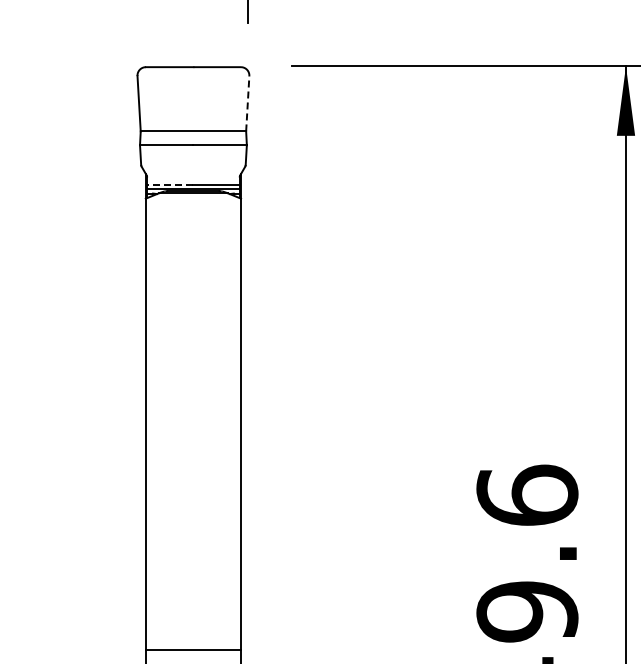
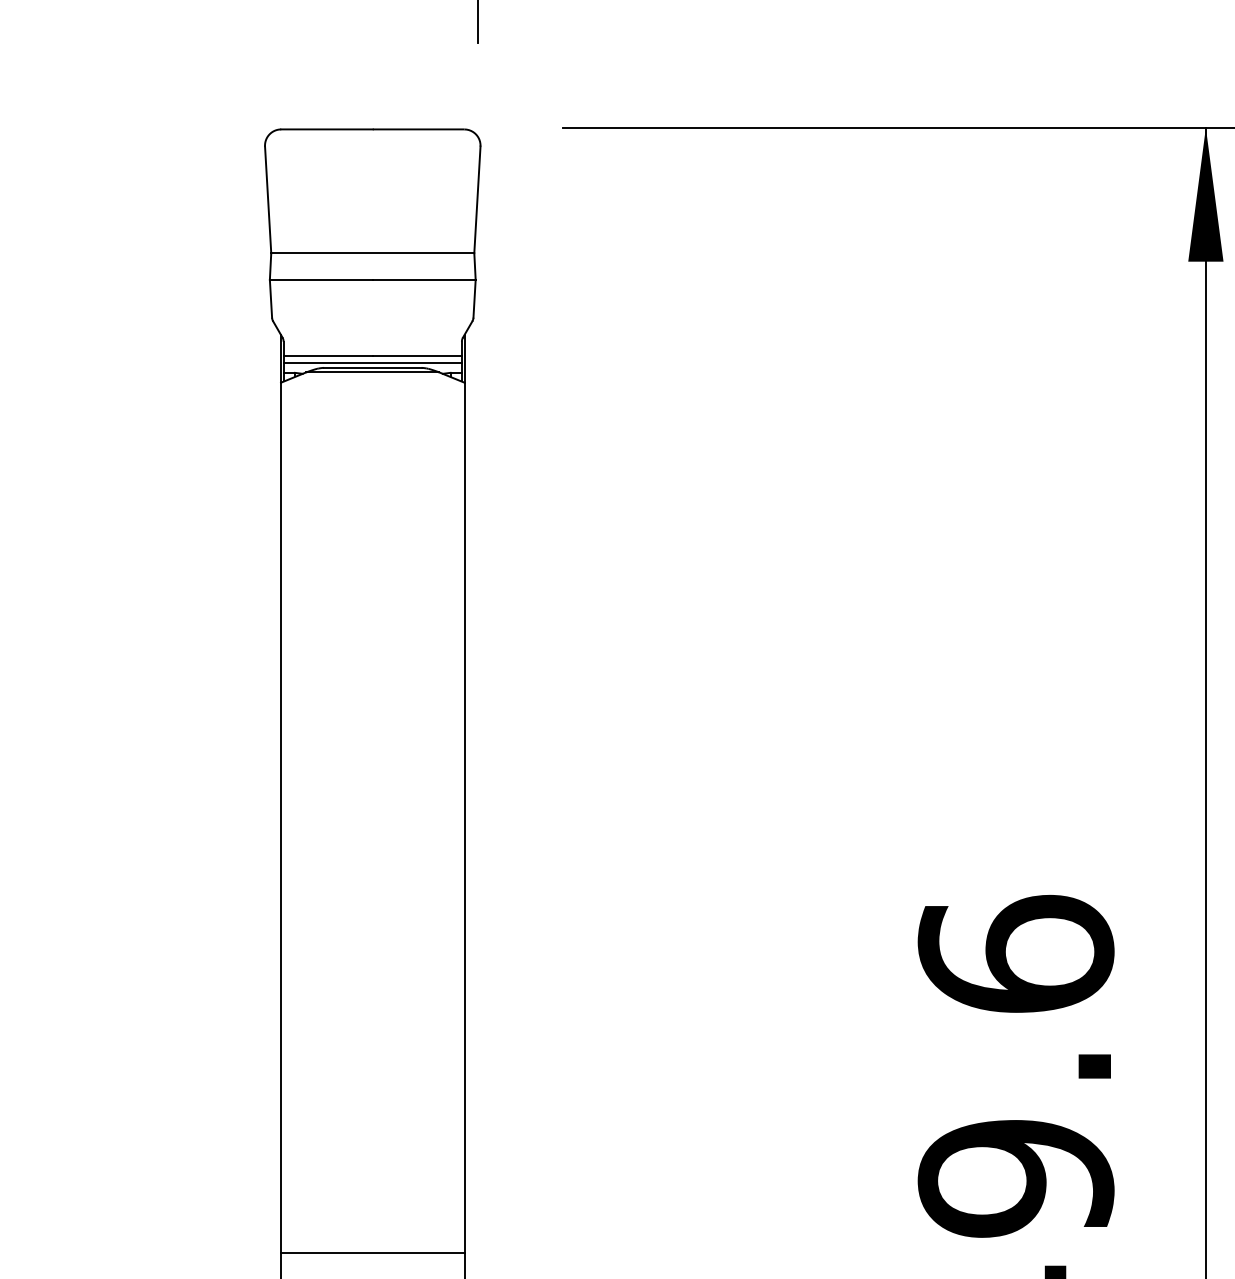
line: (247, 103) -> (476, 199), dashed -> solid
line: (169, 184) -> (326, 355), dashed -> solid

